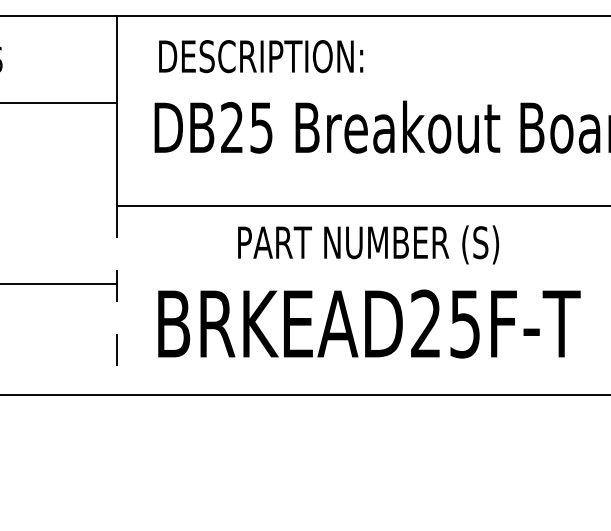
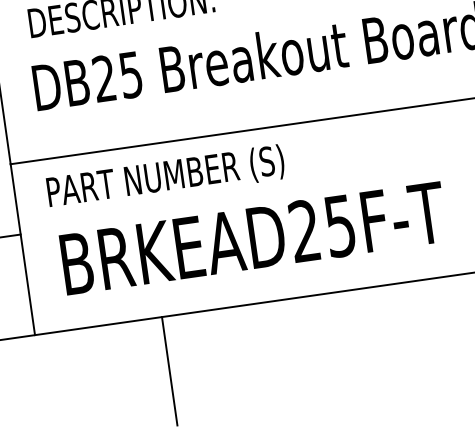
text: (368, 244) -> (165, 177), moved
line: (117, 300) -> (23, 249), dashed -> solid
line: (257, 455) -> (169, 371), added

